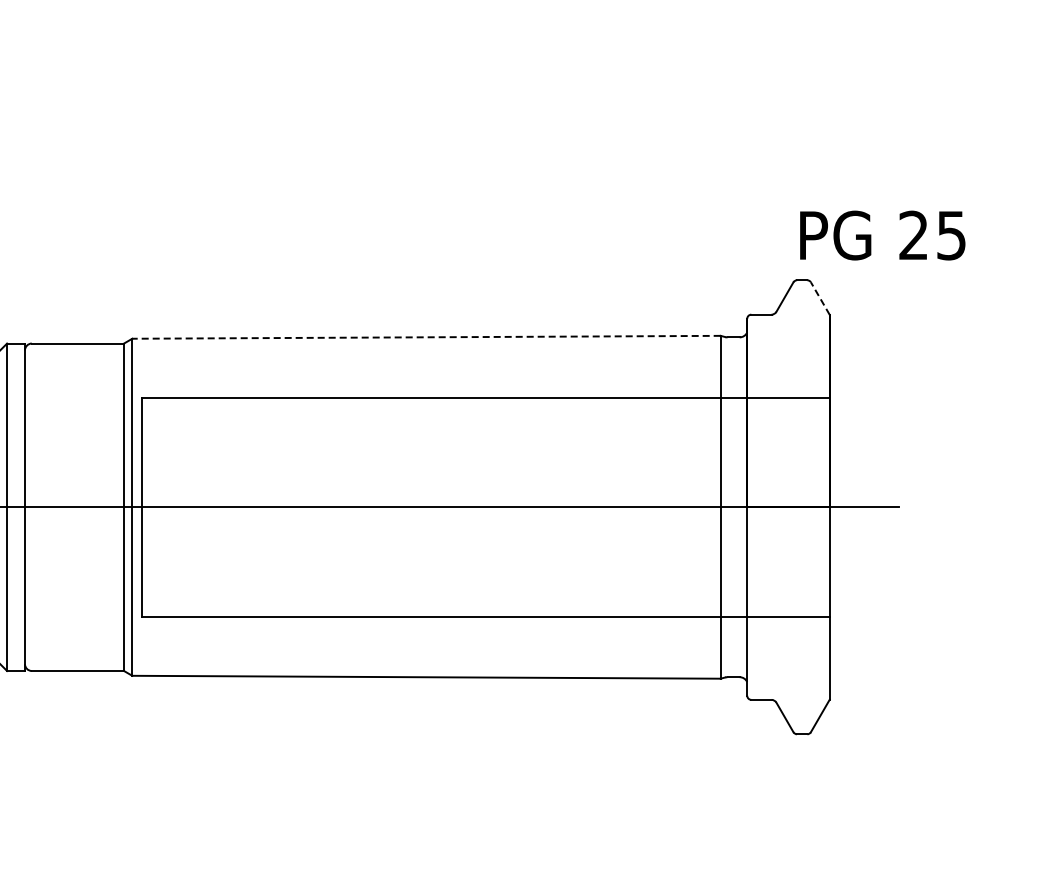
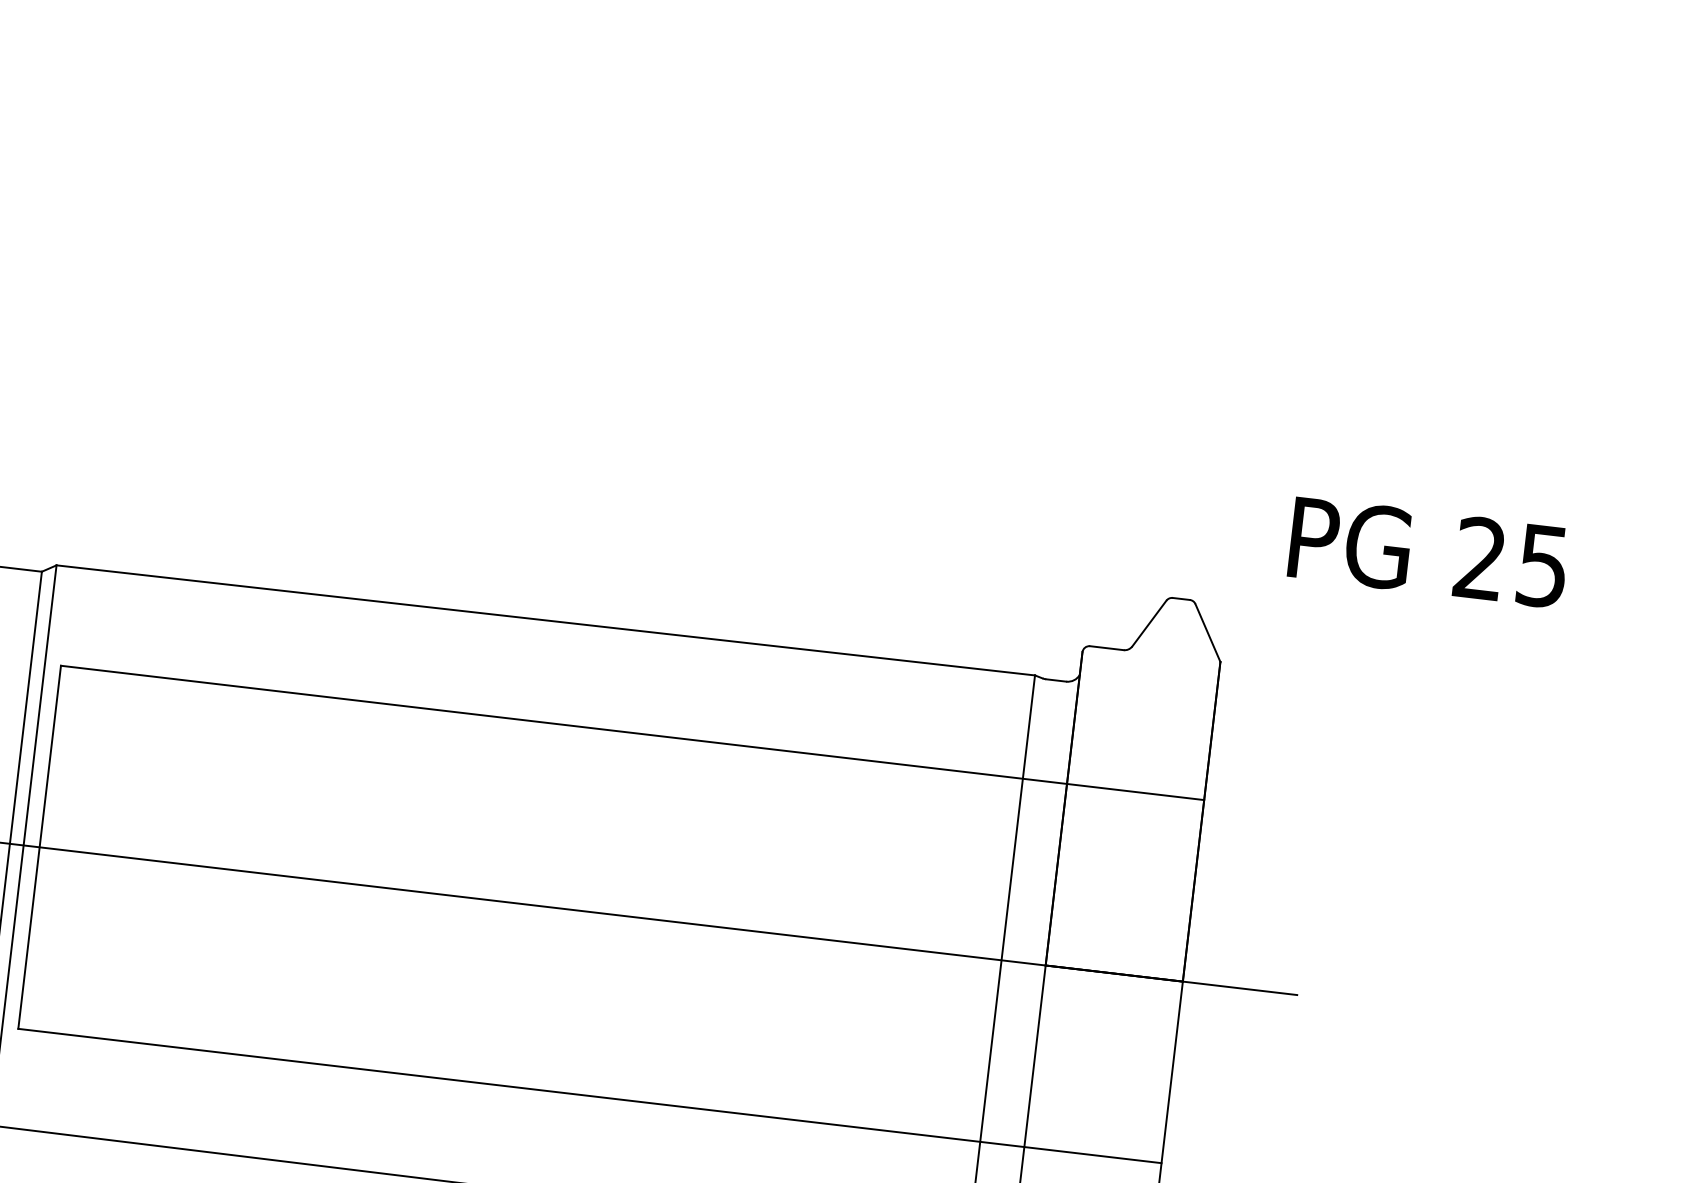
text: (882, 235) -> (1428, 552), moved
line: (820, 298) -> (1208, 632), dashed -> solid
line: (425, 337) -> (544, 620), dashed -> solid

